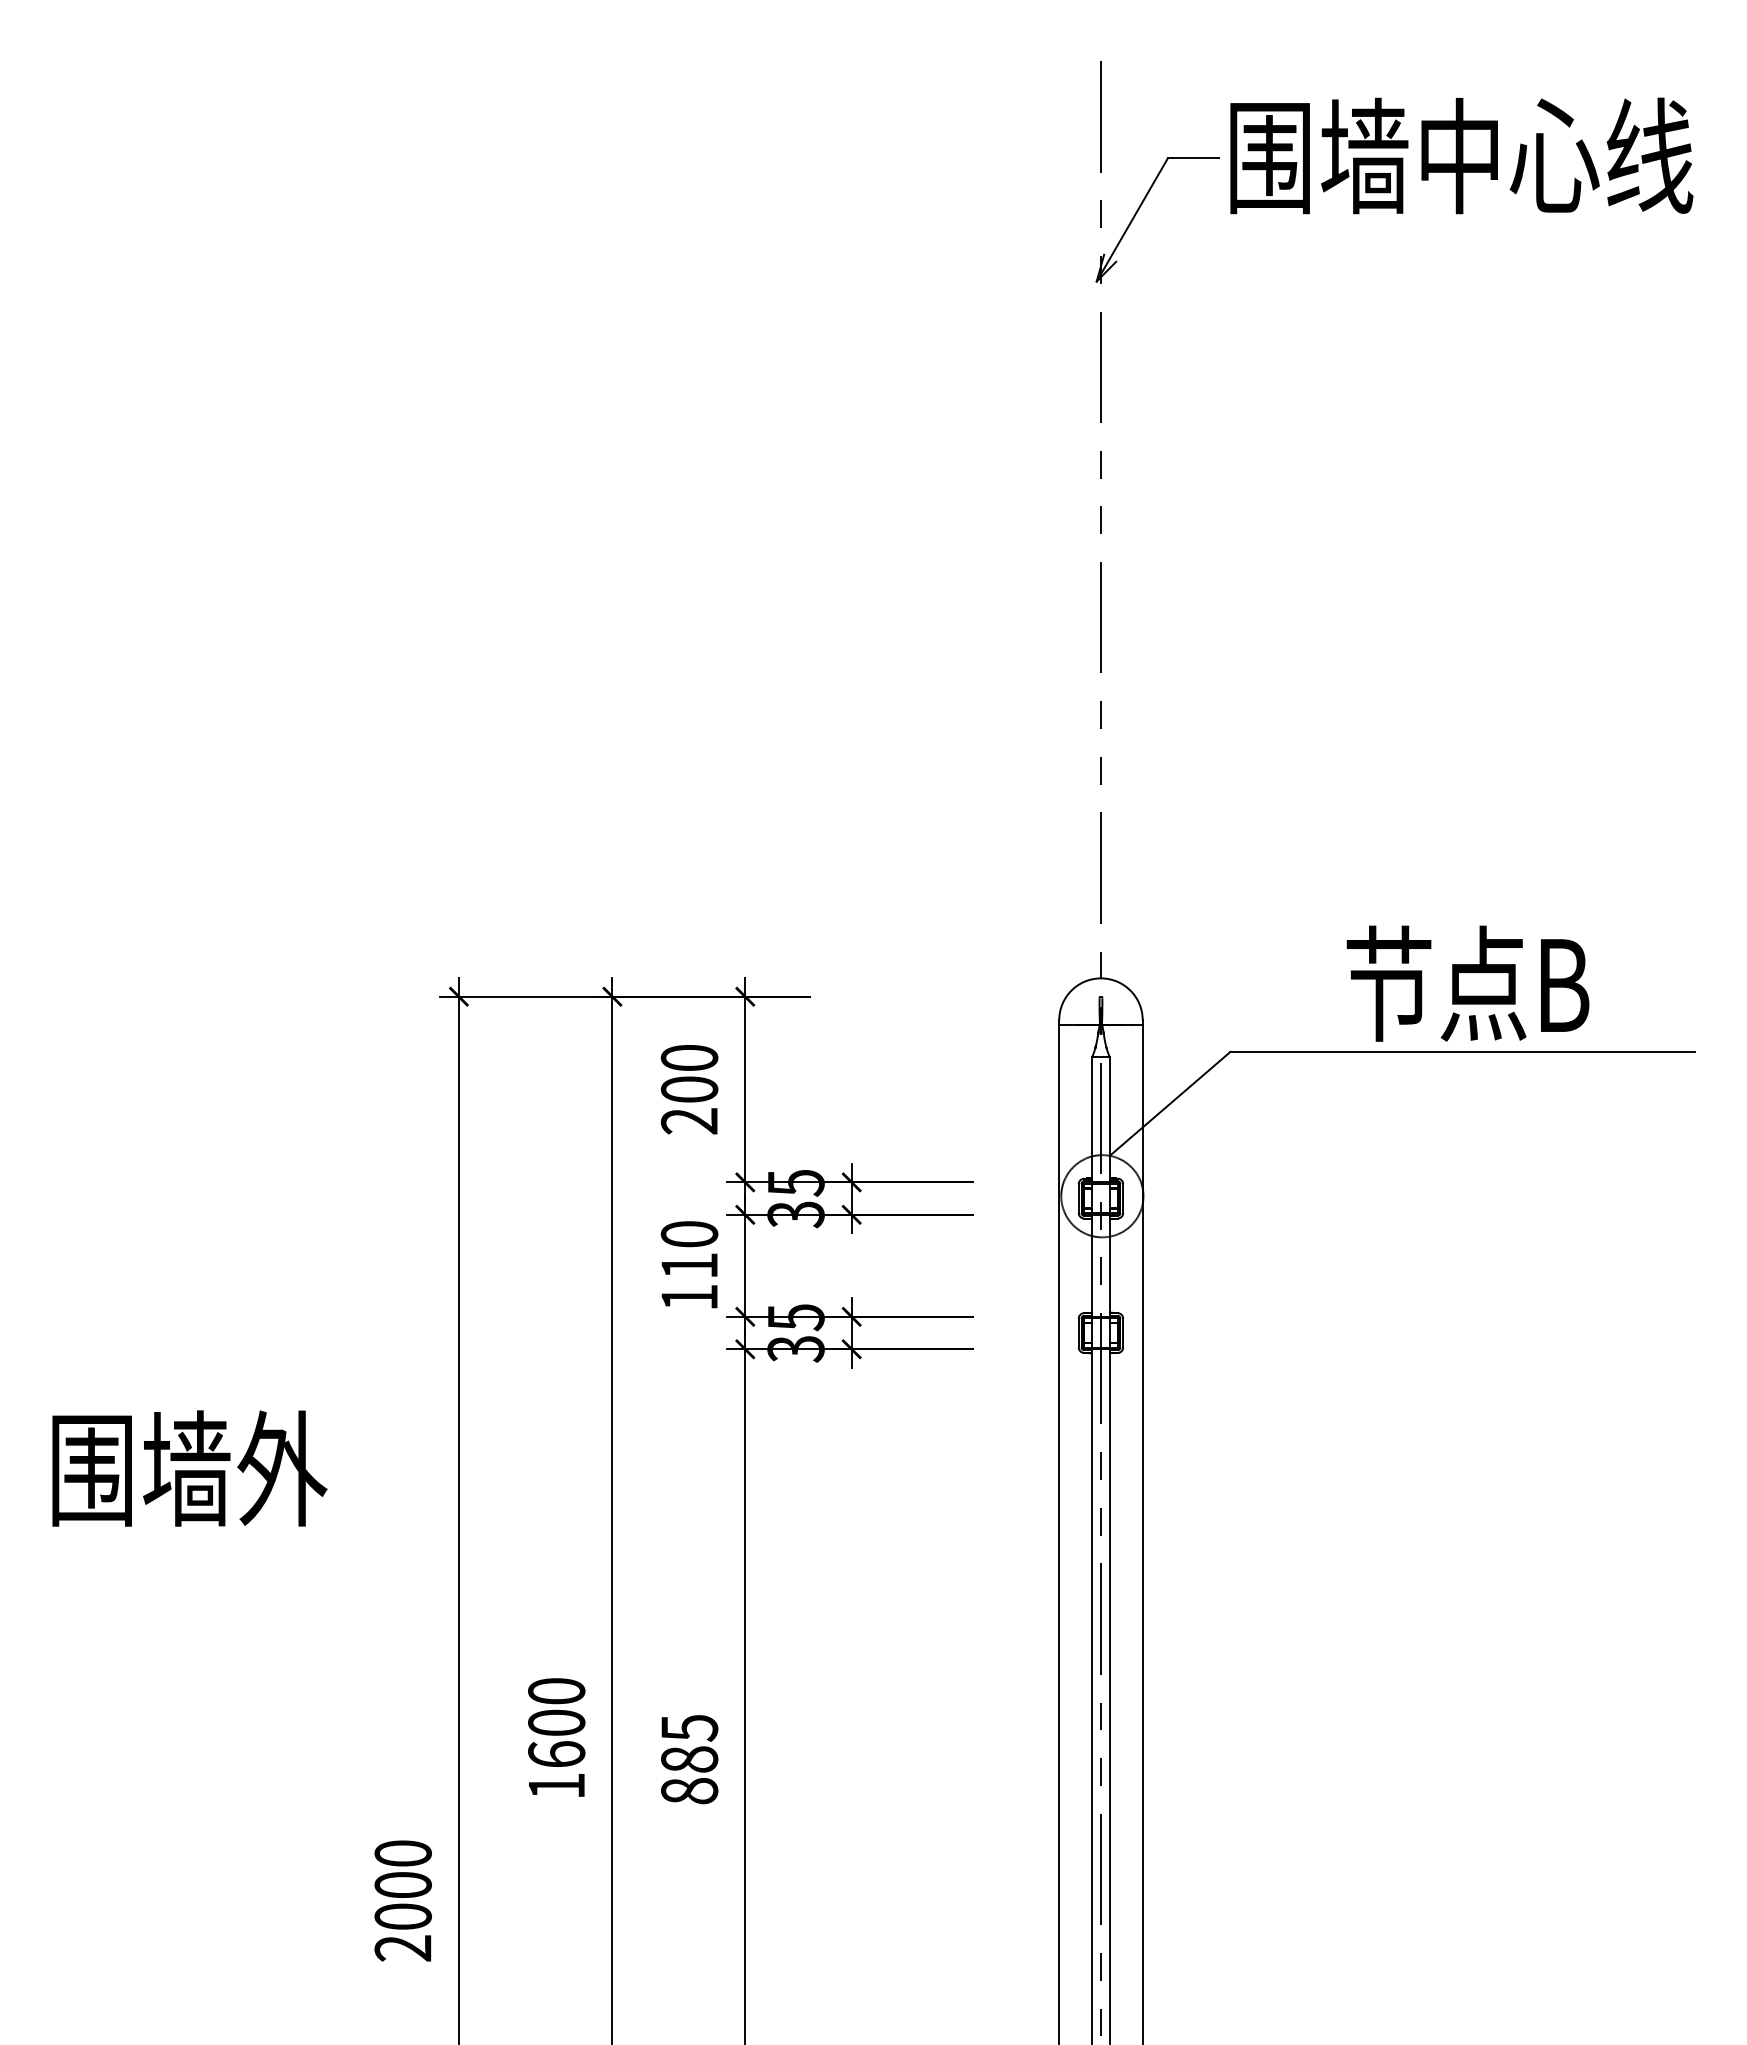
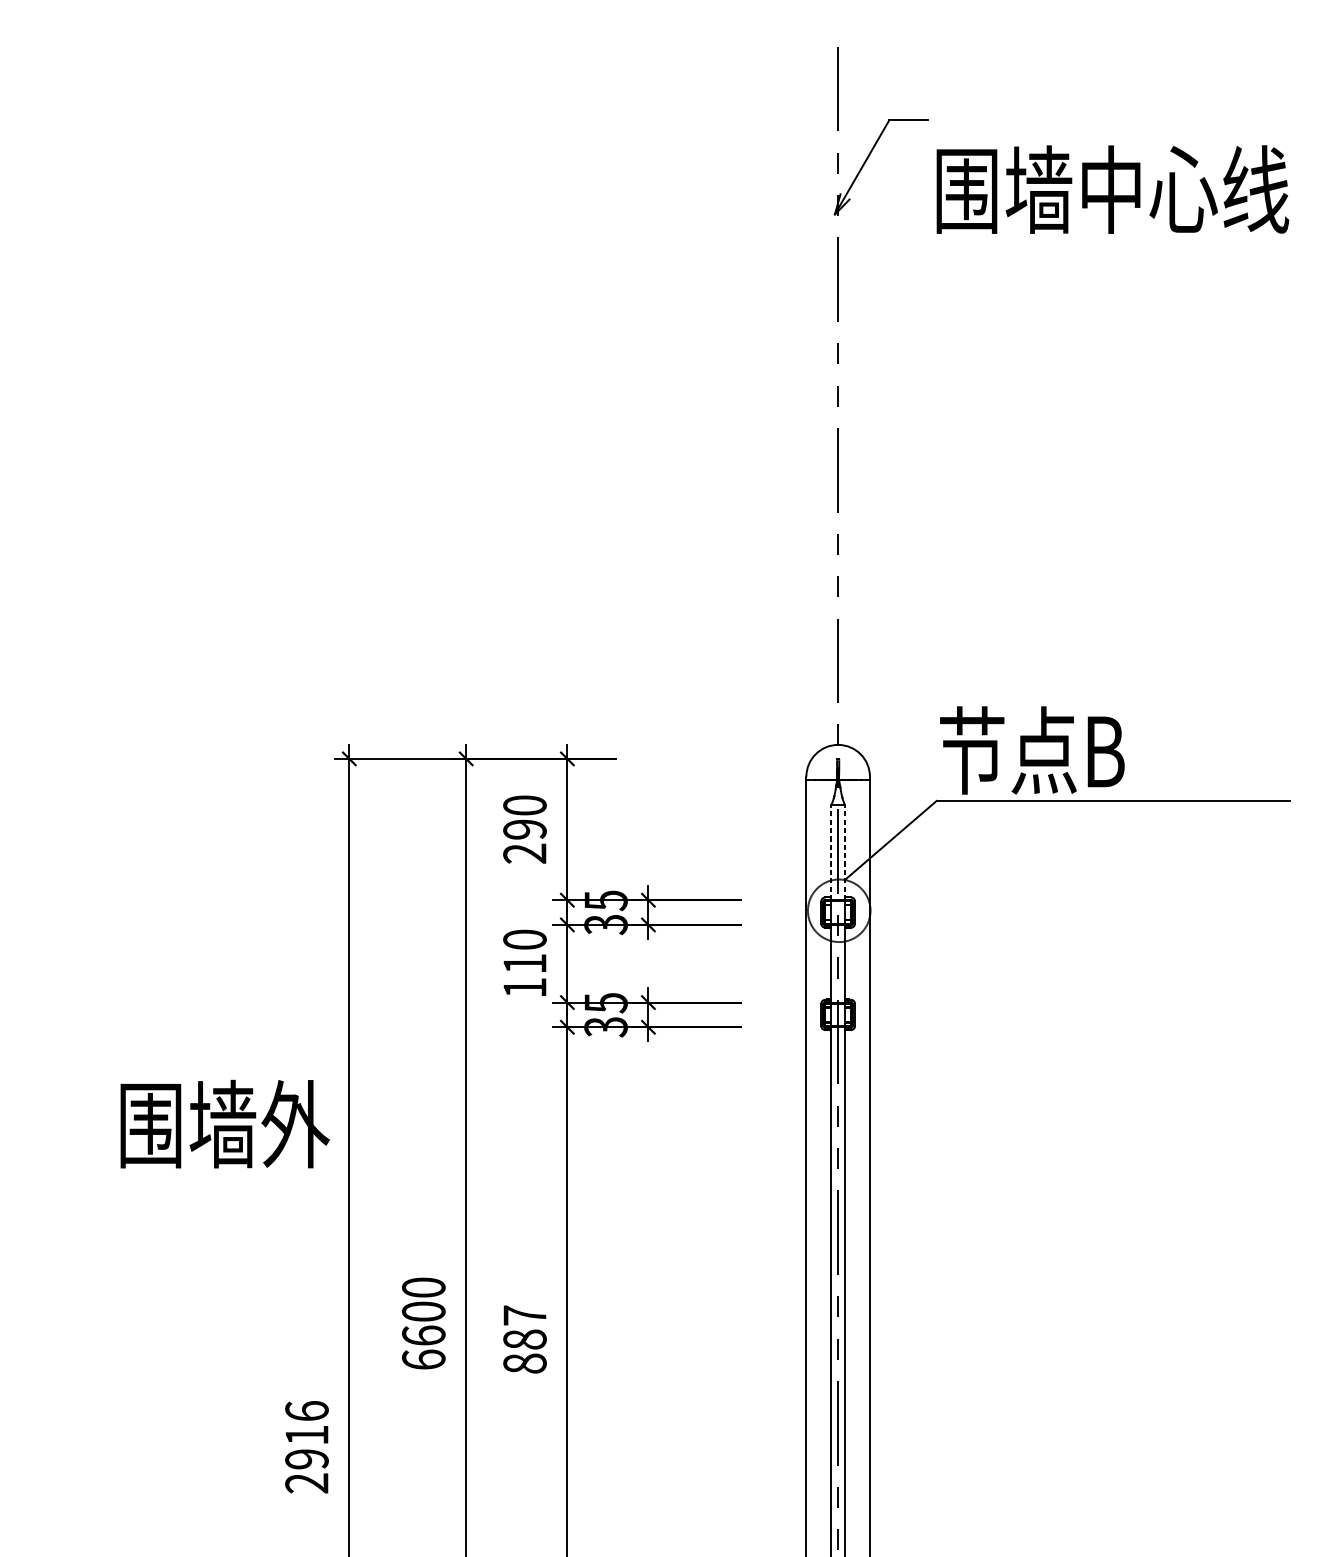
text: (1461, 155) -> (1112, 189), moved
text: (1467, 983) -> (1031, 750), moved
text: (689, 1089) -> (524, 829), 200 -> 290
line: (1092, 1119) -> (831, 852), solid -> dashed
line: (1109, 1119) -> (844, 852), solid -> dashed
text: (189, 1468) -> (224, 1124), moved
text: (689, 1727) -> (524, 1315), 885 -> 887
text: (556, 1785) -> (423, 1359), 1600 -> 6600
text: (402, 1884) -> (306, 1434), 2000 -> 2916

